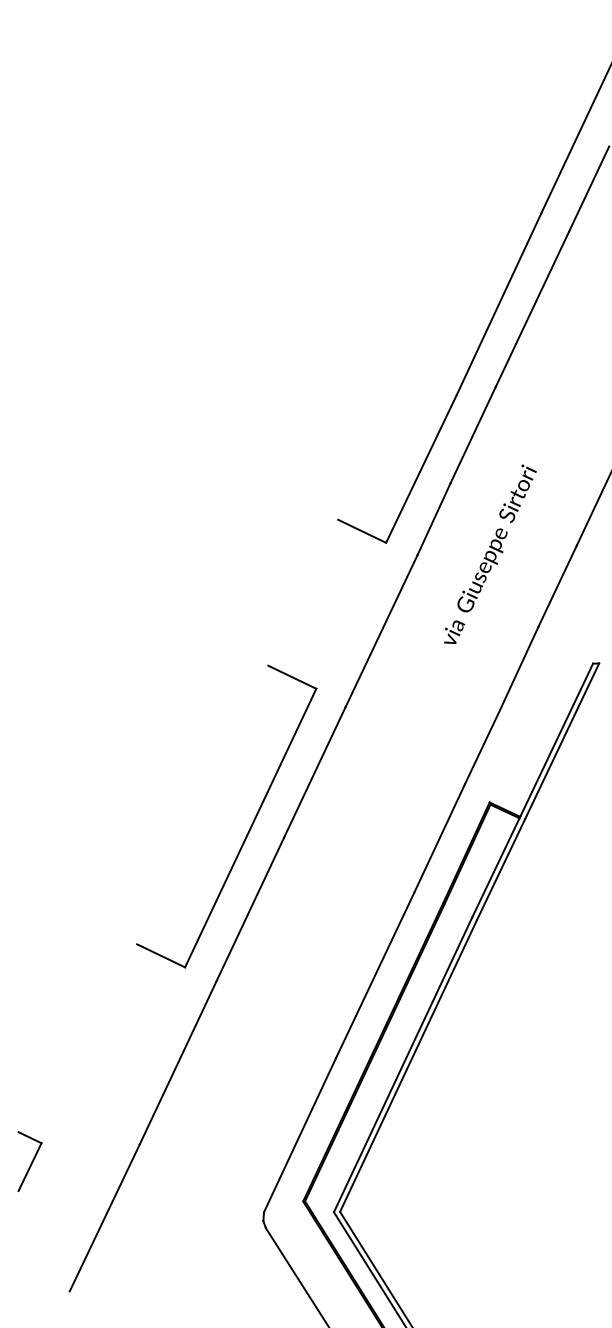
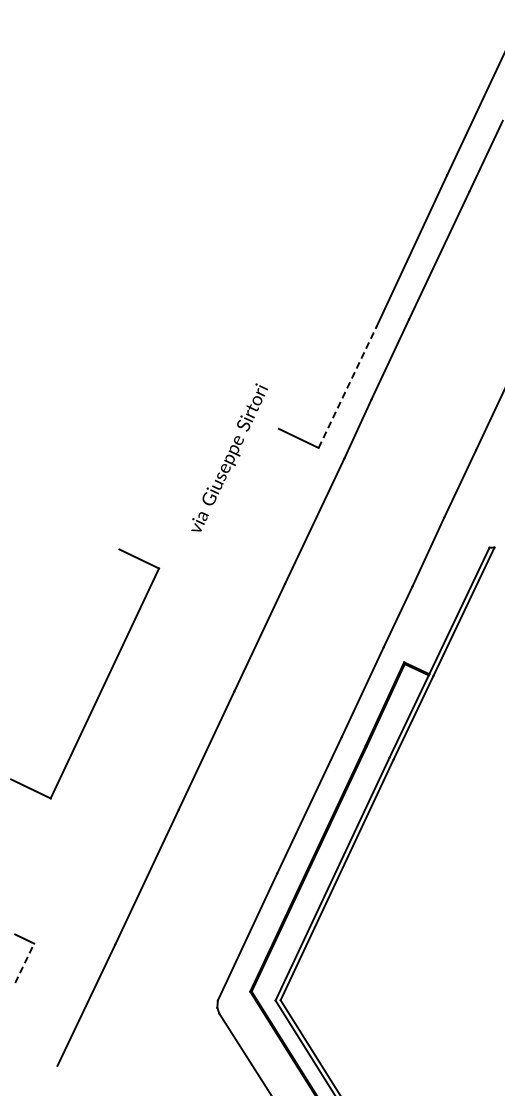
line: (421, 469) -> (347, 387), solid -> dashed
text: (490, 554) -> (229, 457), moved
part: (249, 828) -> (103, 683), moved
line: (29, 1167) -> (24, 963), solid -> dashed

